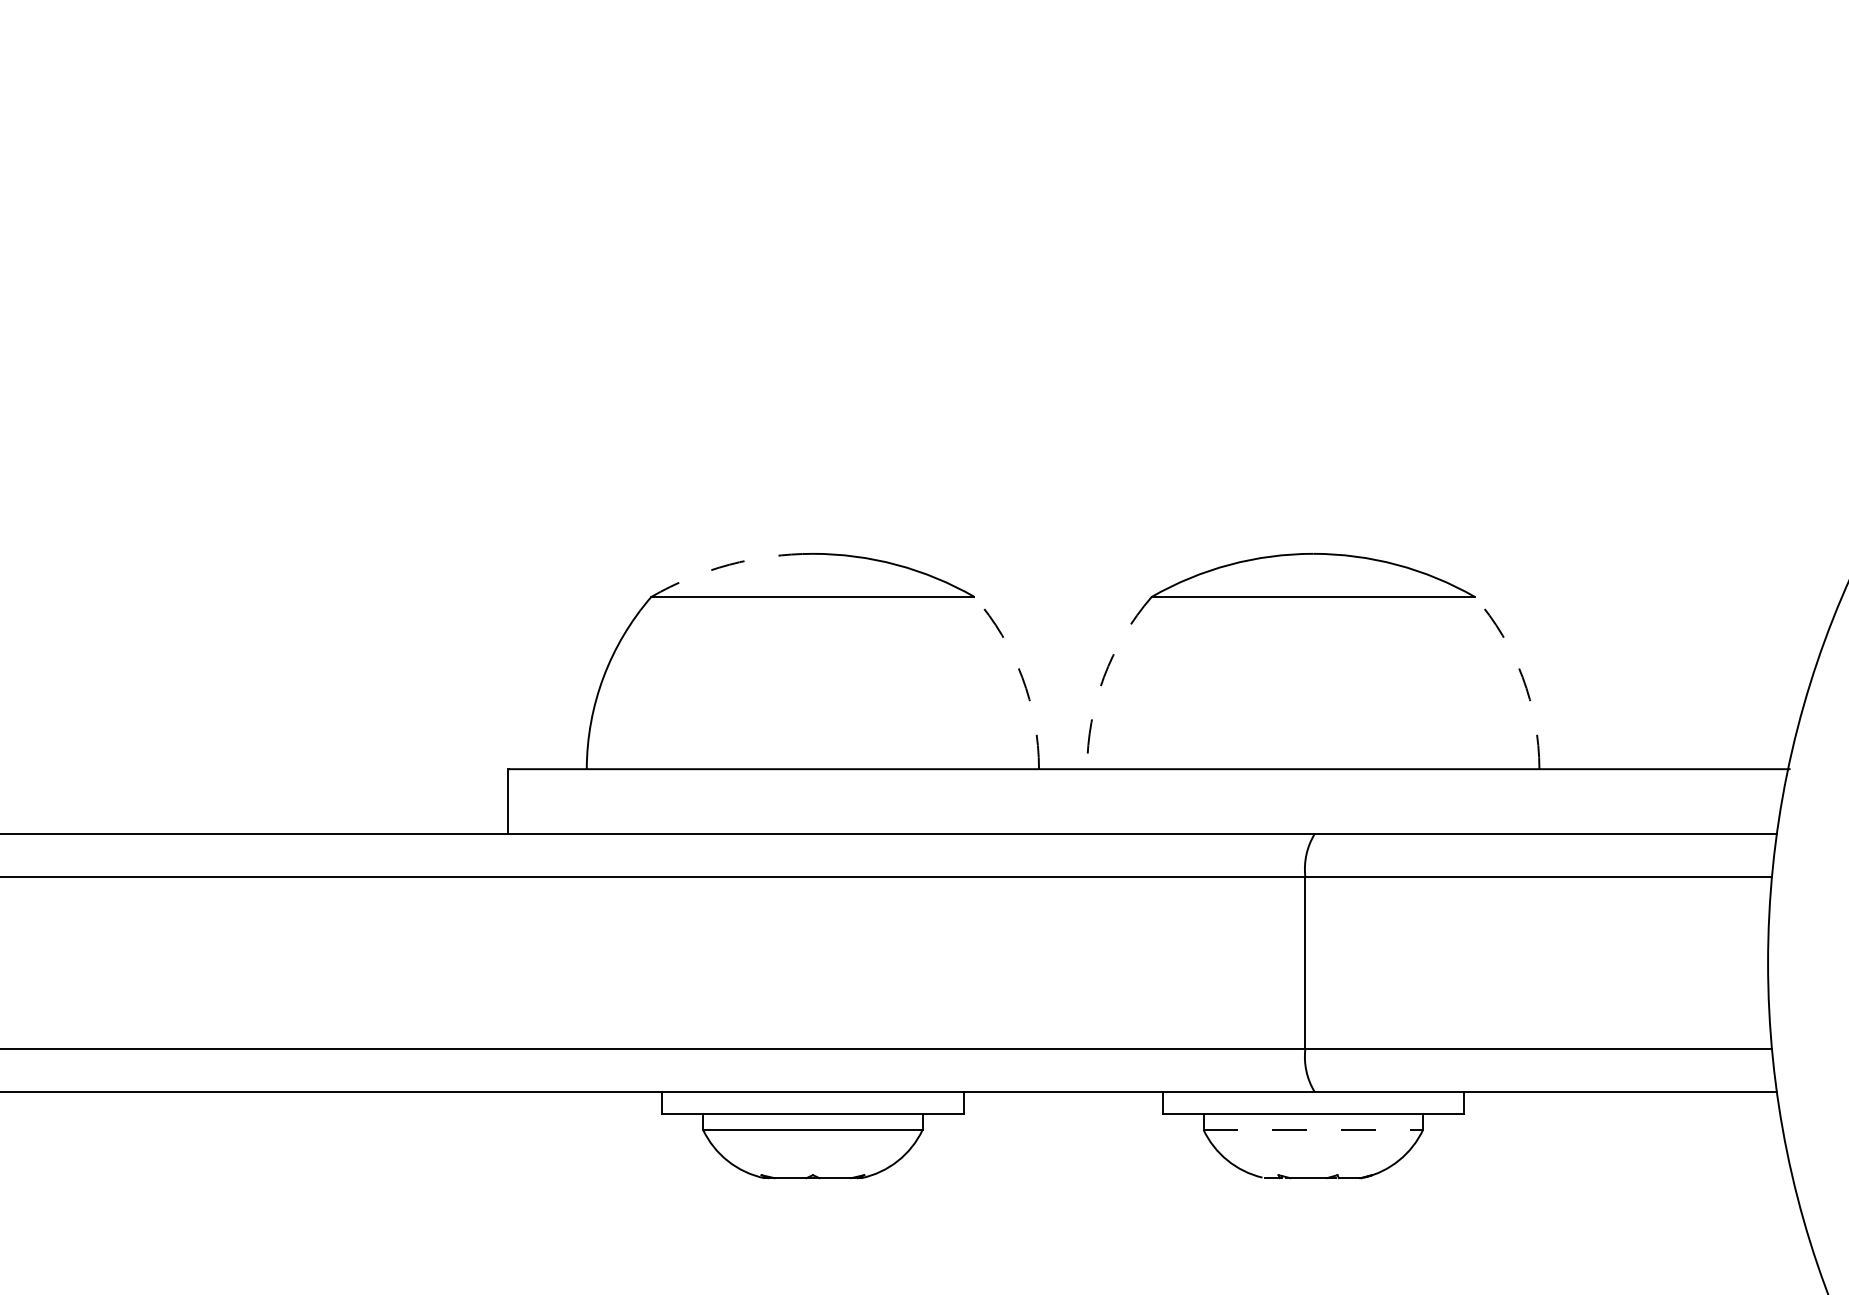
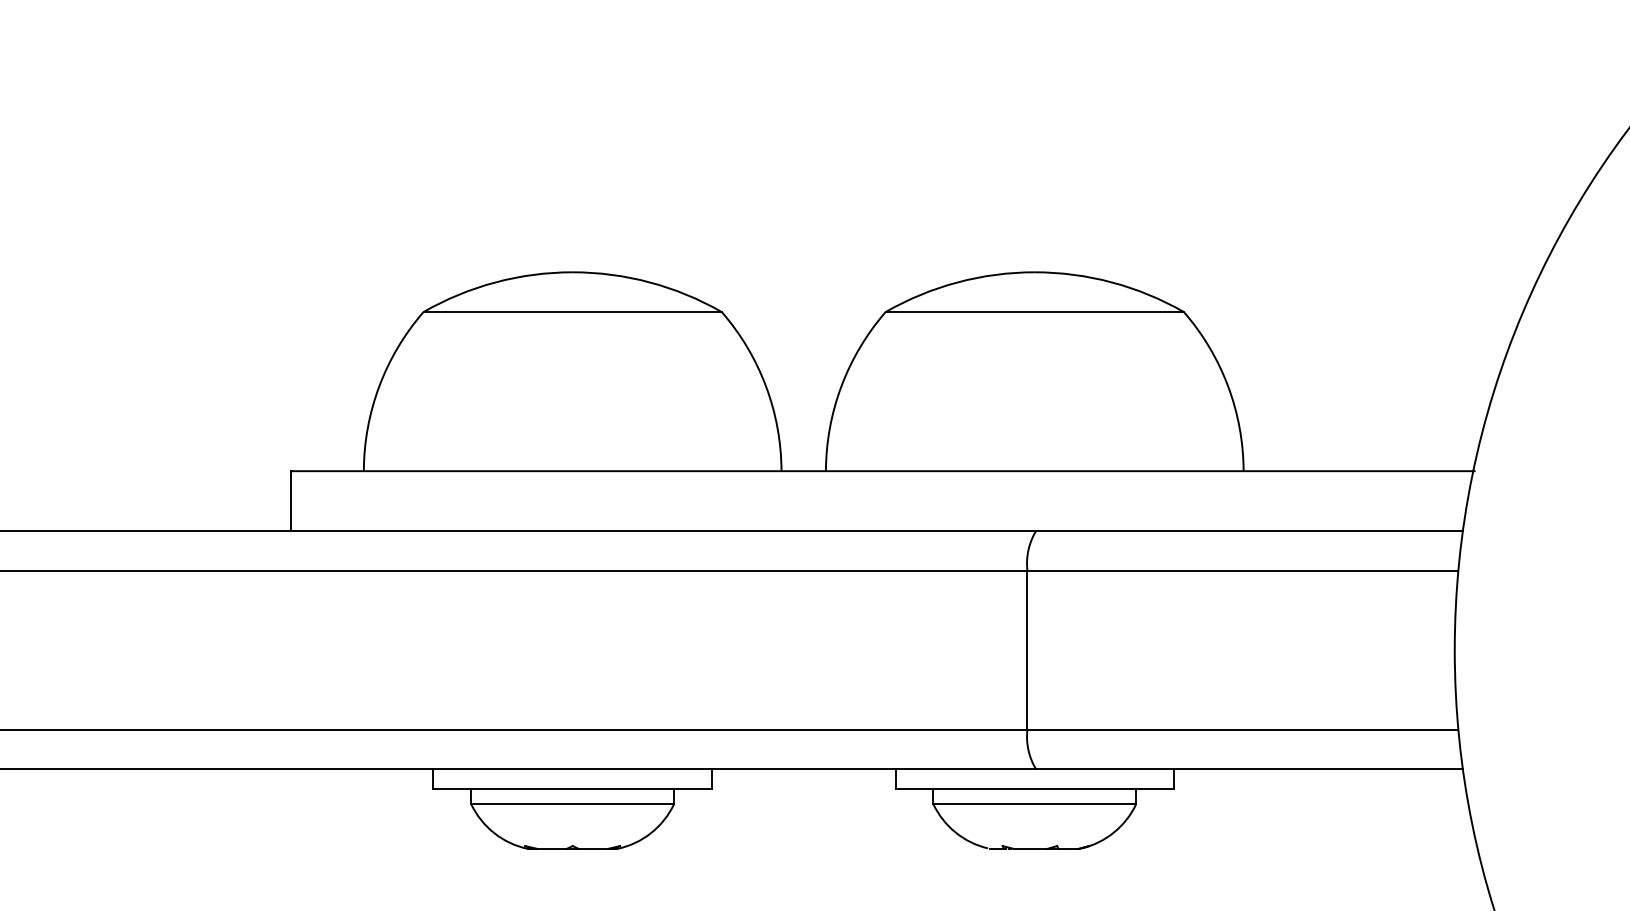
arc: (729, 564) -> (495, 282), dashed -> solid
arc: (1022, 677) -> (766, 386), dashed -> solid
arc: (1103, 677) -> (841, 386), dashed -> solid
arc: (1522, 677) -> (1227, 386), dashed -> solid
line: (1313, 1129) -> (1034, 803), dashed -> solid

